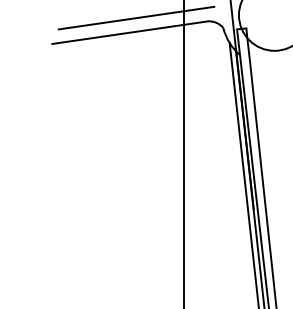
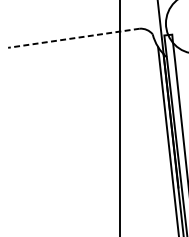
line: (136, 17) -> (79, 25), removed
line: (130, 32) -> (74, 38), solid -> dashed

